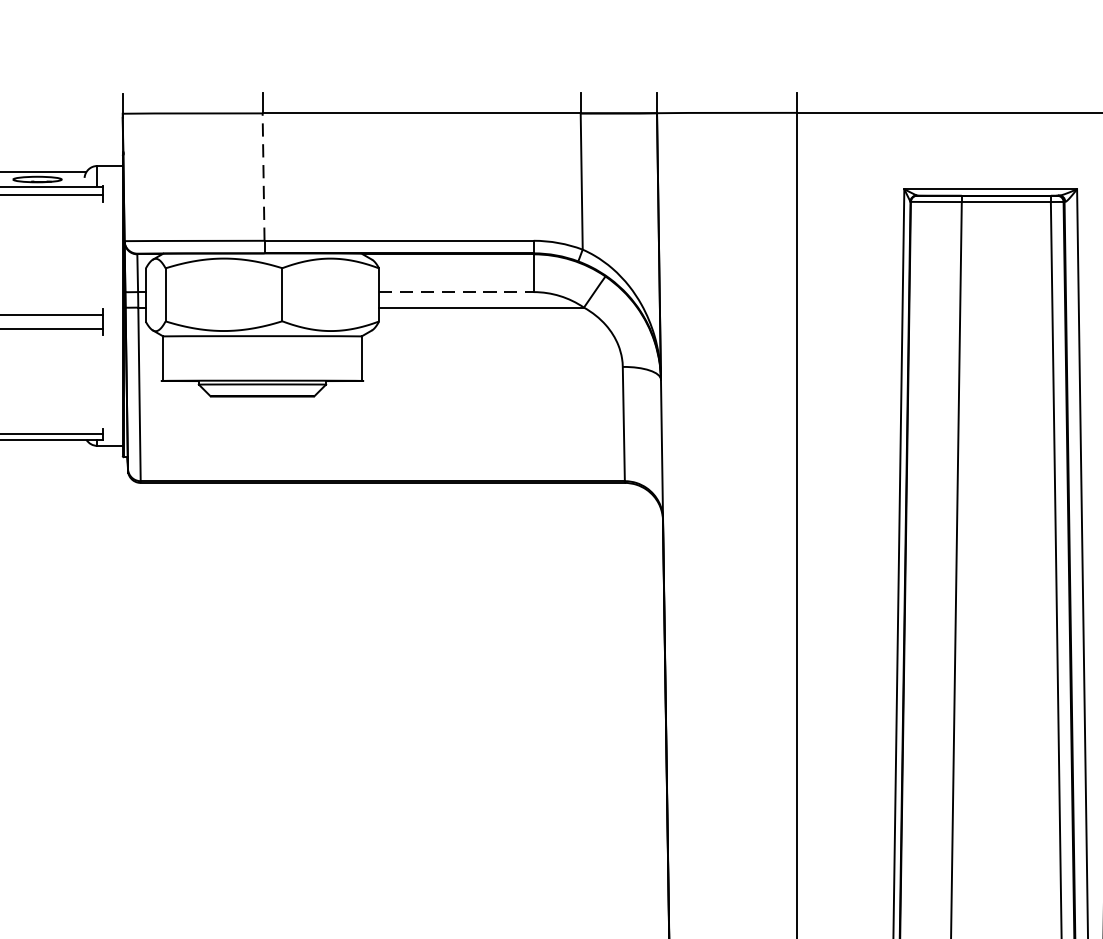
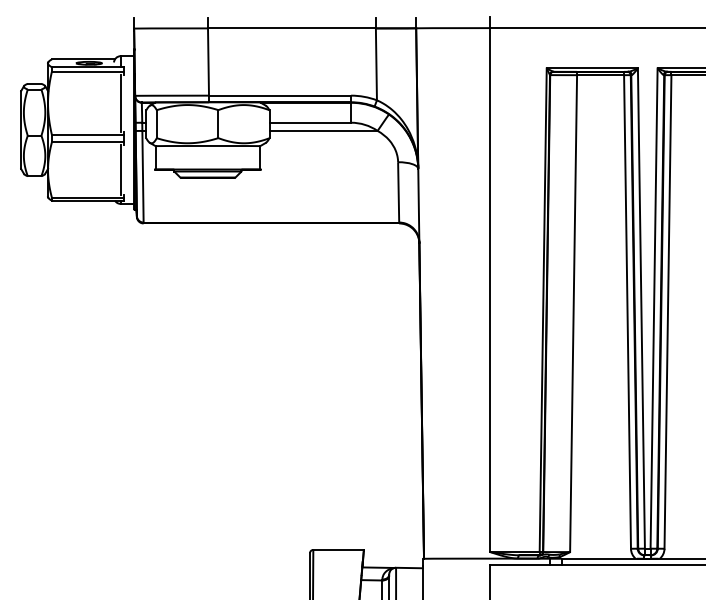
line: (263, 177) -> (208, 62), dashed -> solid
line: (96, 255) -> (120, 103), added
line: (456, 291) -> (310, 122), dashed -> solid
line: (96, 380) -> (120, 169), added

